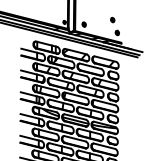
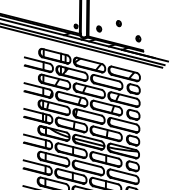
part: (112, 19) -> (118, 23), moved

